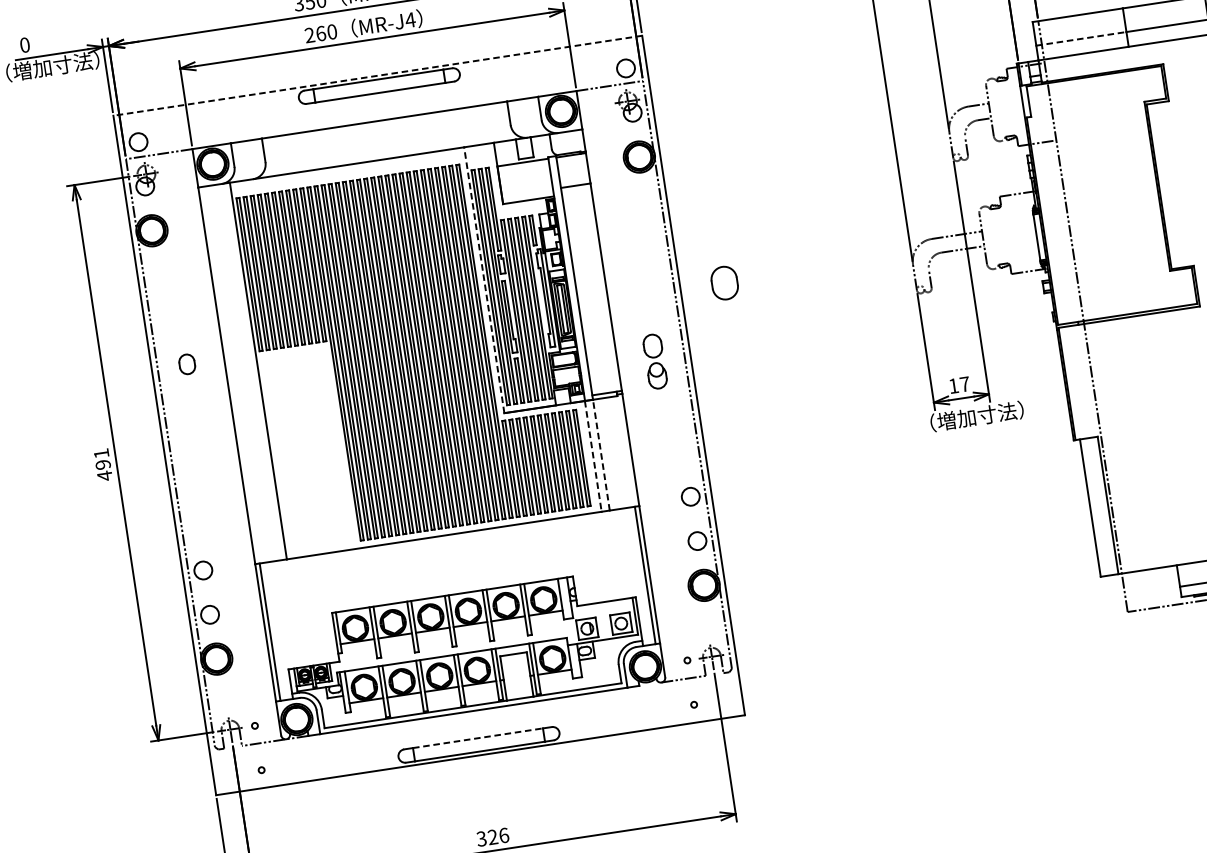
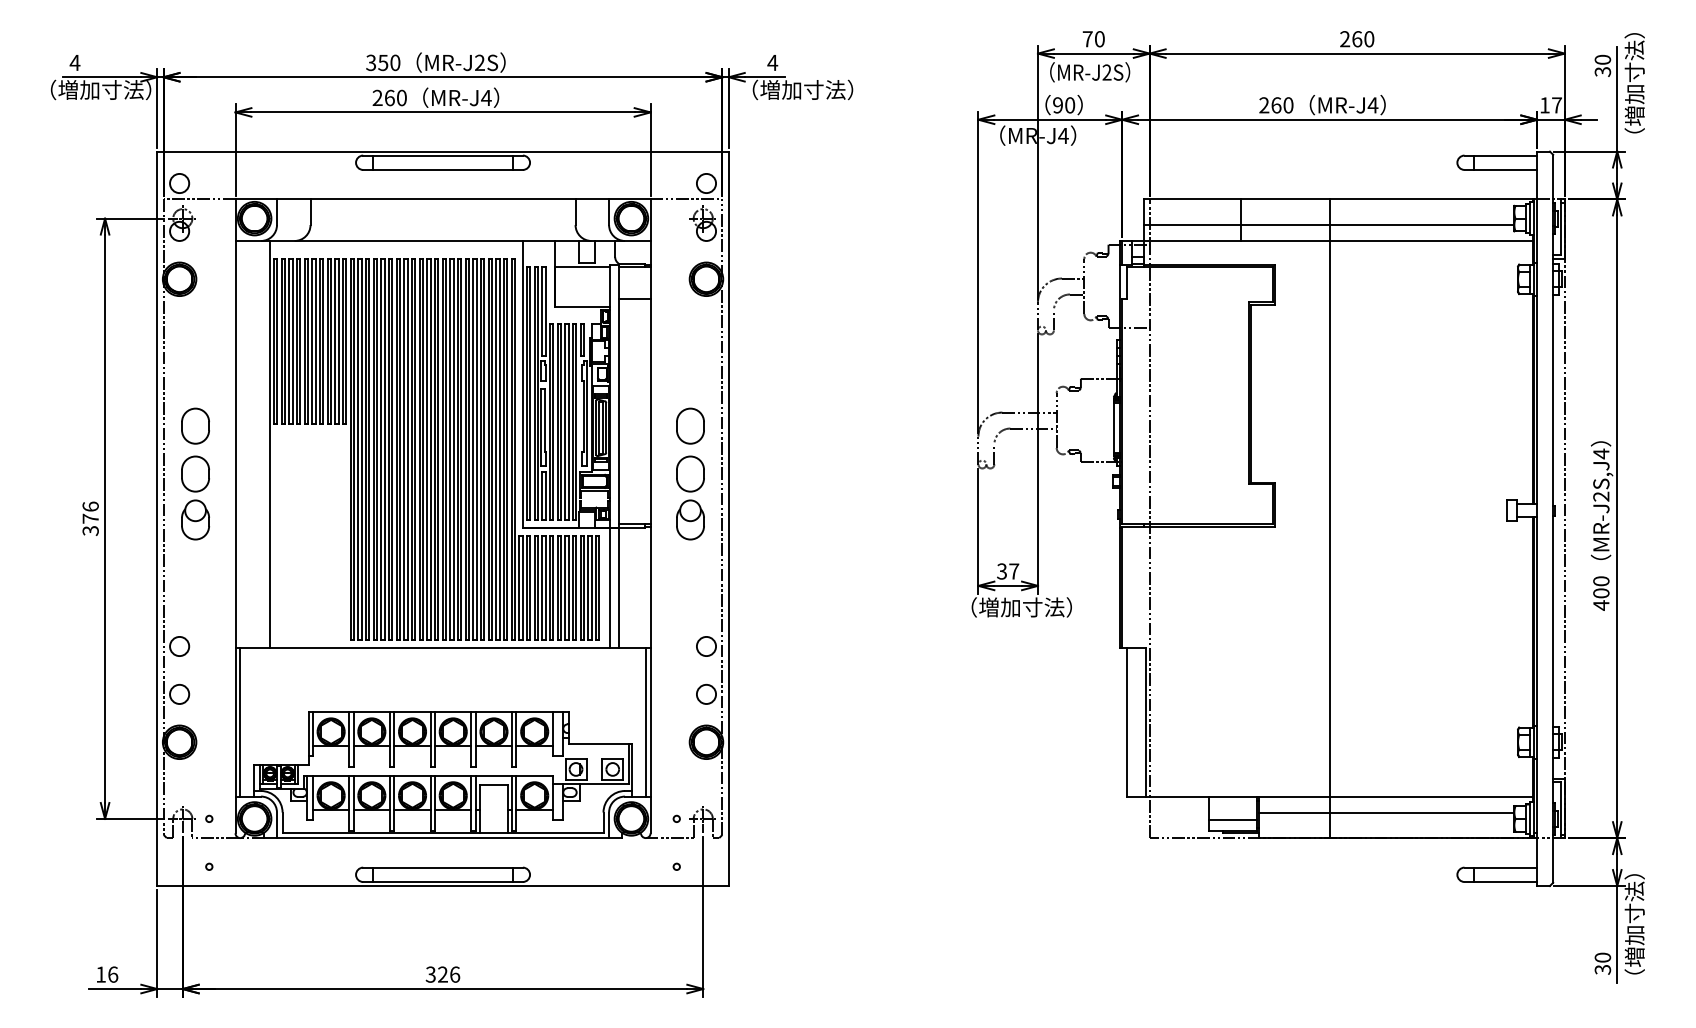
line: (1081, 39) -> (1192, 225), dashed -> solid
text: (24, 44) -> (74, 62), 0 -> 4
line: (378, 75) -> (443, 151), dashed -> solid
line: (483, 280) -> (522, 384), dashed -> solid
part: (724, 282) -> (690, 425), moved
part: (655, 361) -> (690, 497), size x1.43
part: (187, 363) -> (195, 425), size x1.67
text: (953, 386) -> (1001, 571), 17 -> 37
part: (197, 430) -> (195, 497), added
line: (601, 455) -> (618, 588), dashed -> solid
line: (592, 456) -> (609, 588), dashed -> solid
text: (102, 464) -> (90, 518), 491 -> 376
line: (478, 738) -> (443, 867), dashed -> solid

